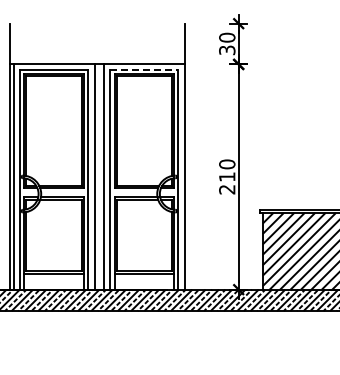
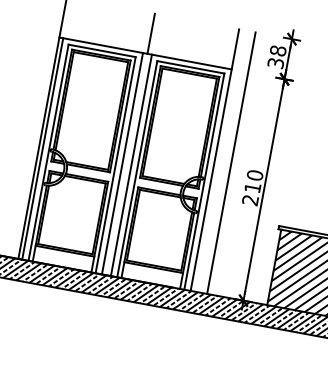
text: (227, 37) -> (278, 50), 30 -> 38
line: (99, 43) -> (151, 33), added
line: (144, 69) -> (191, 67), dashed -> solid
line: (201, 156) -> (231, 162), added

